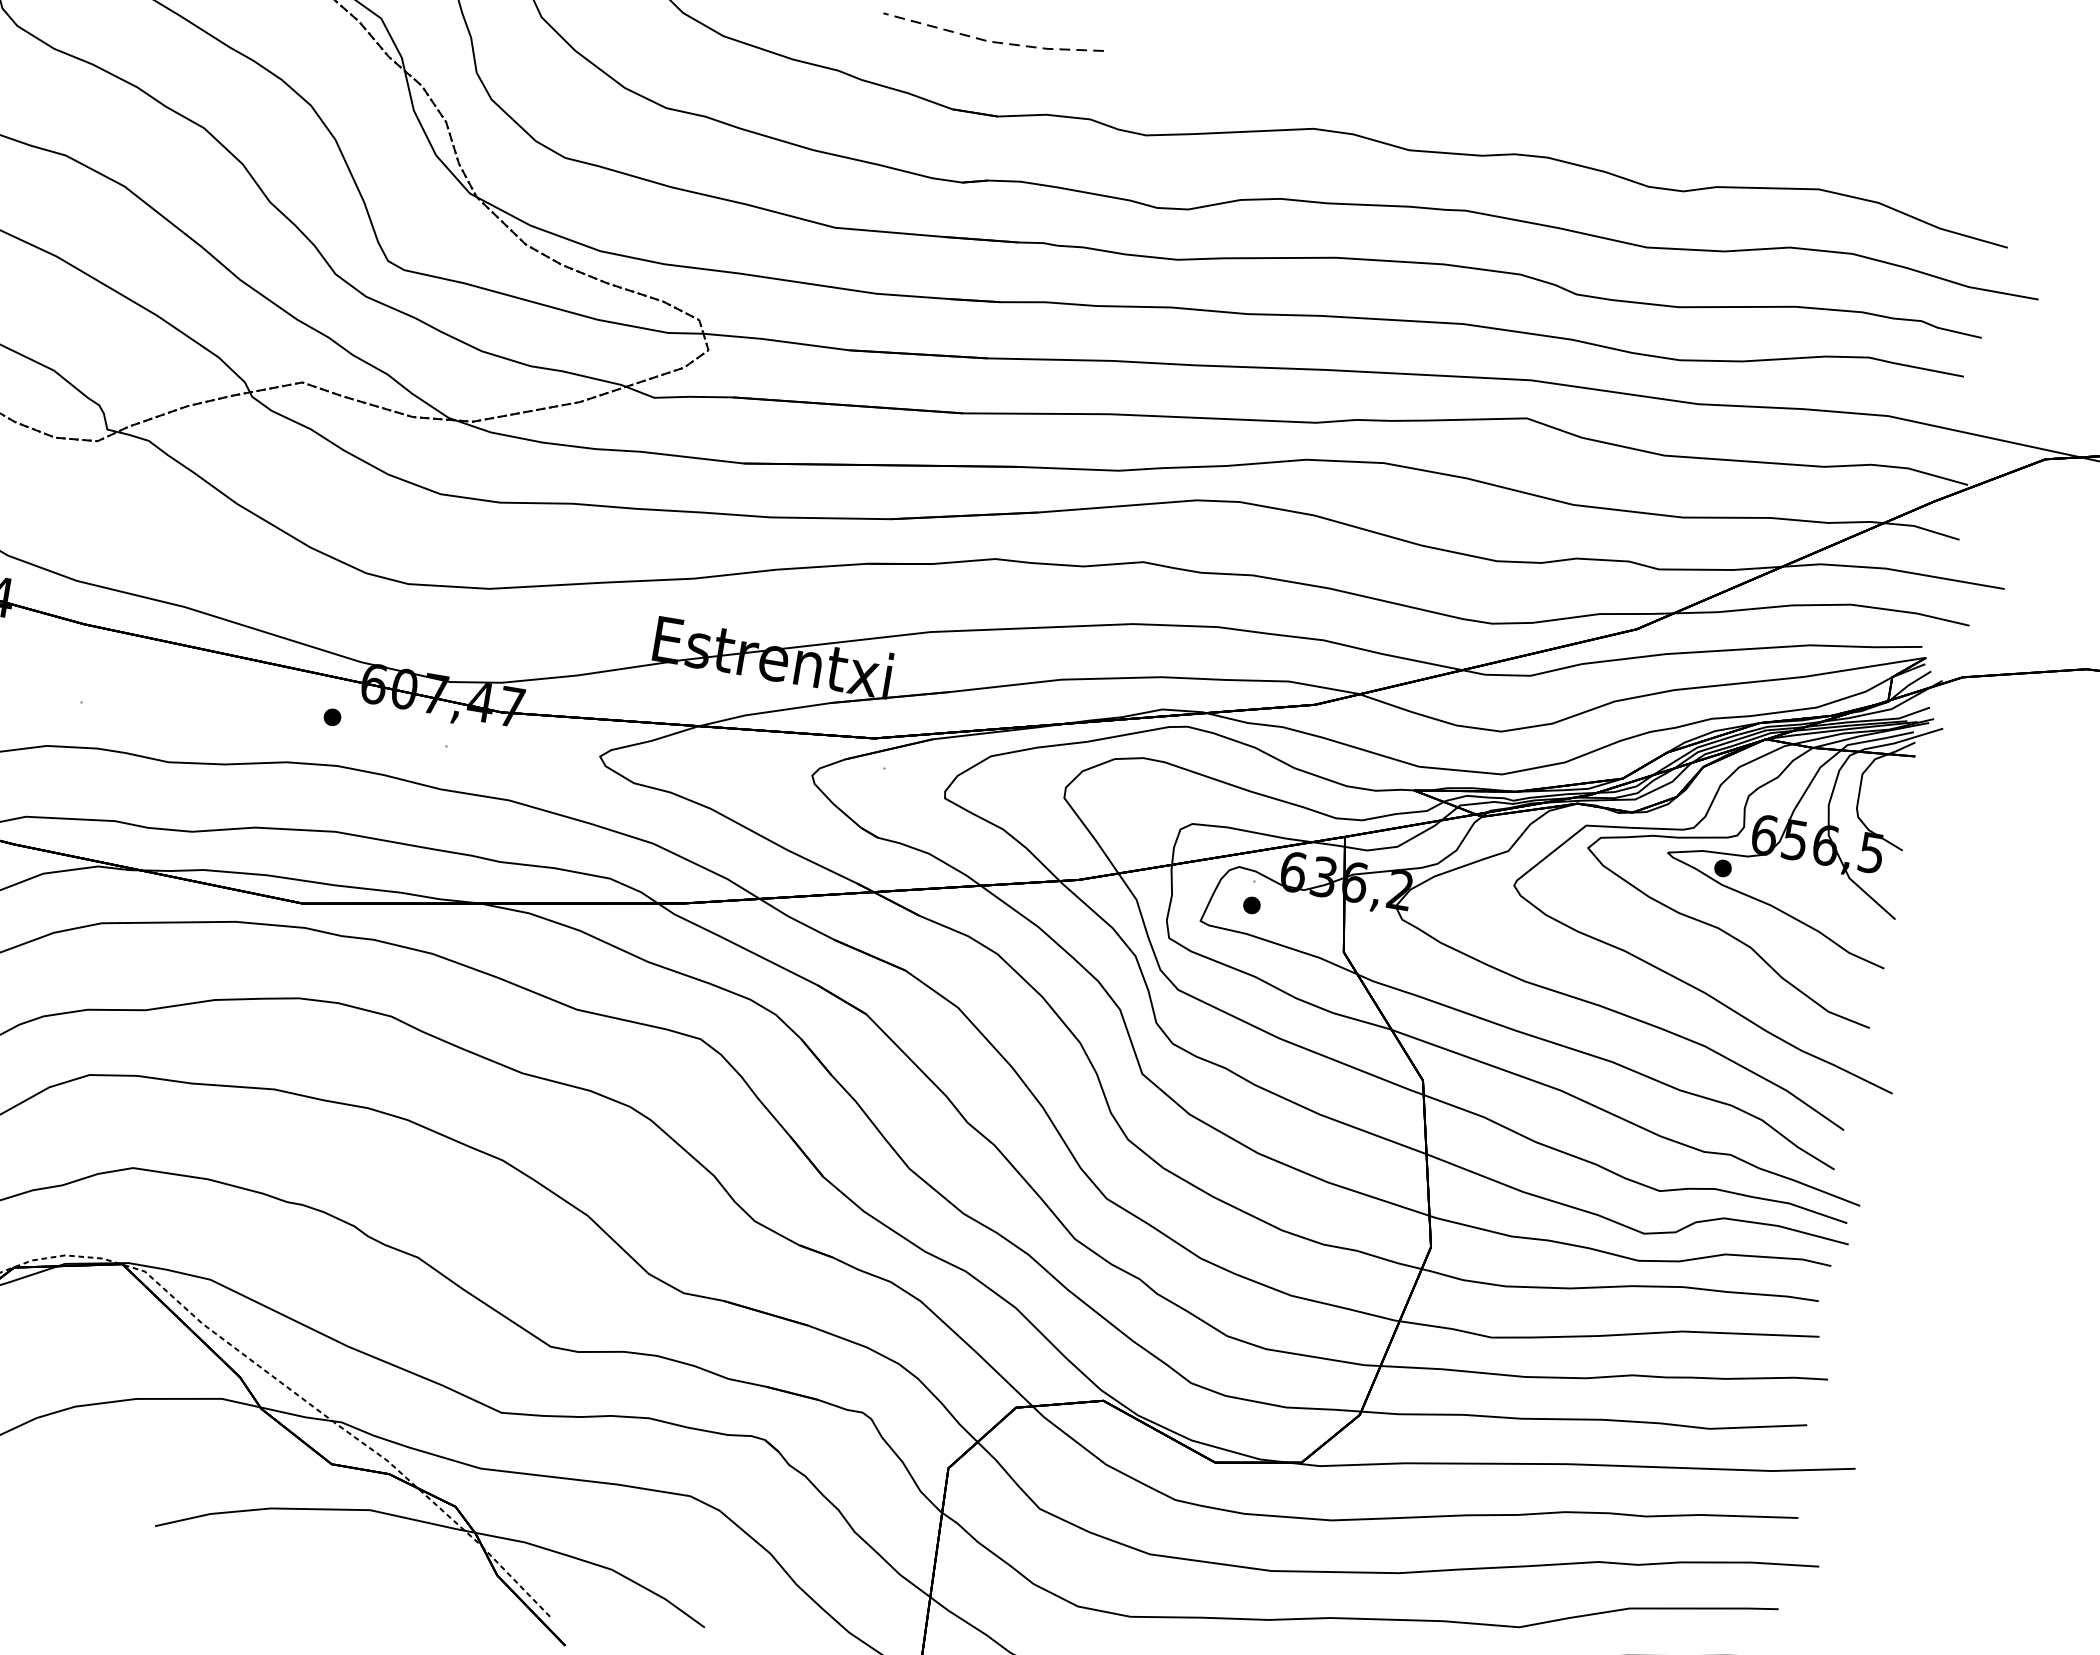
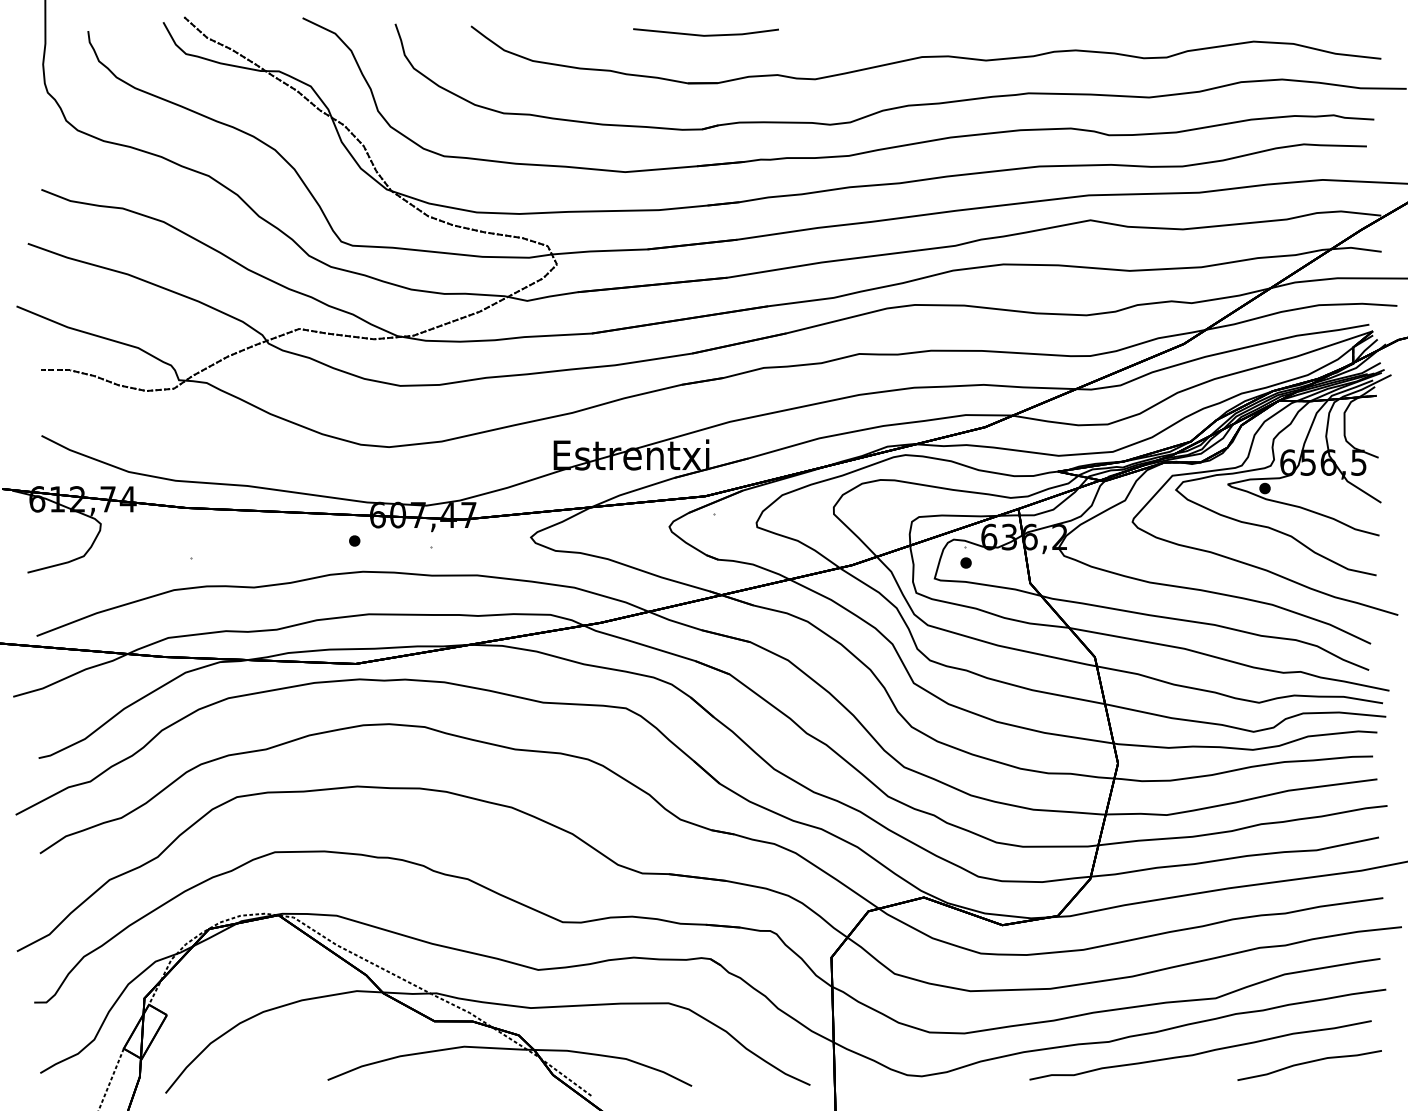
line: (992, 41) -> (706, 35), dashed -> solid

